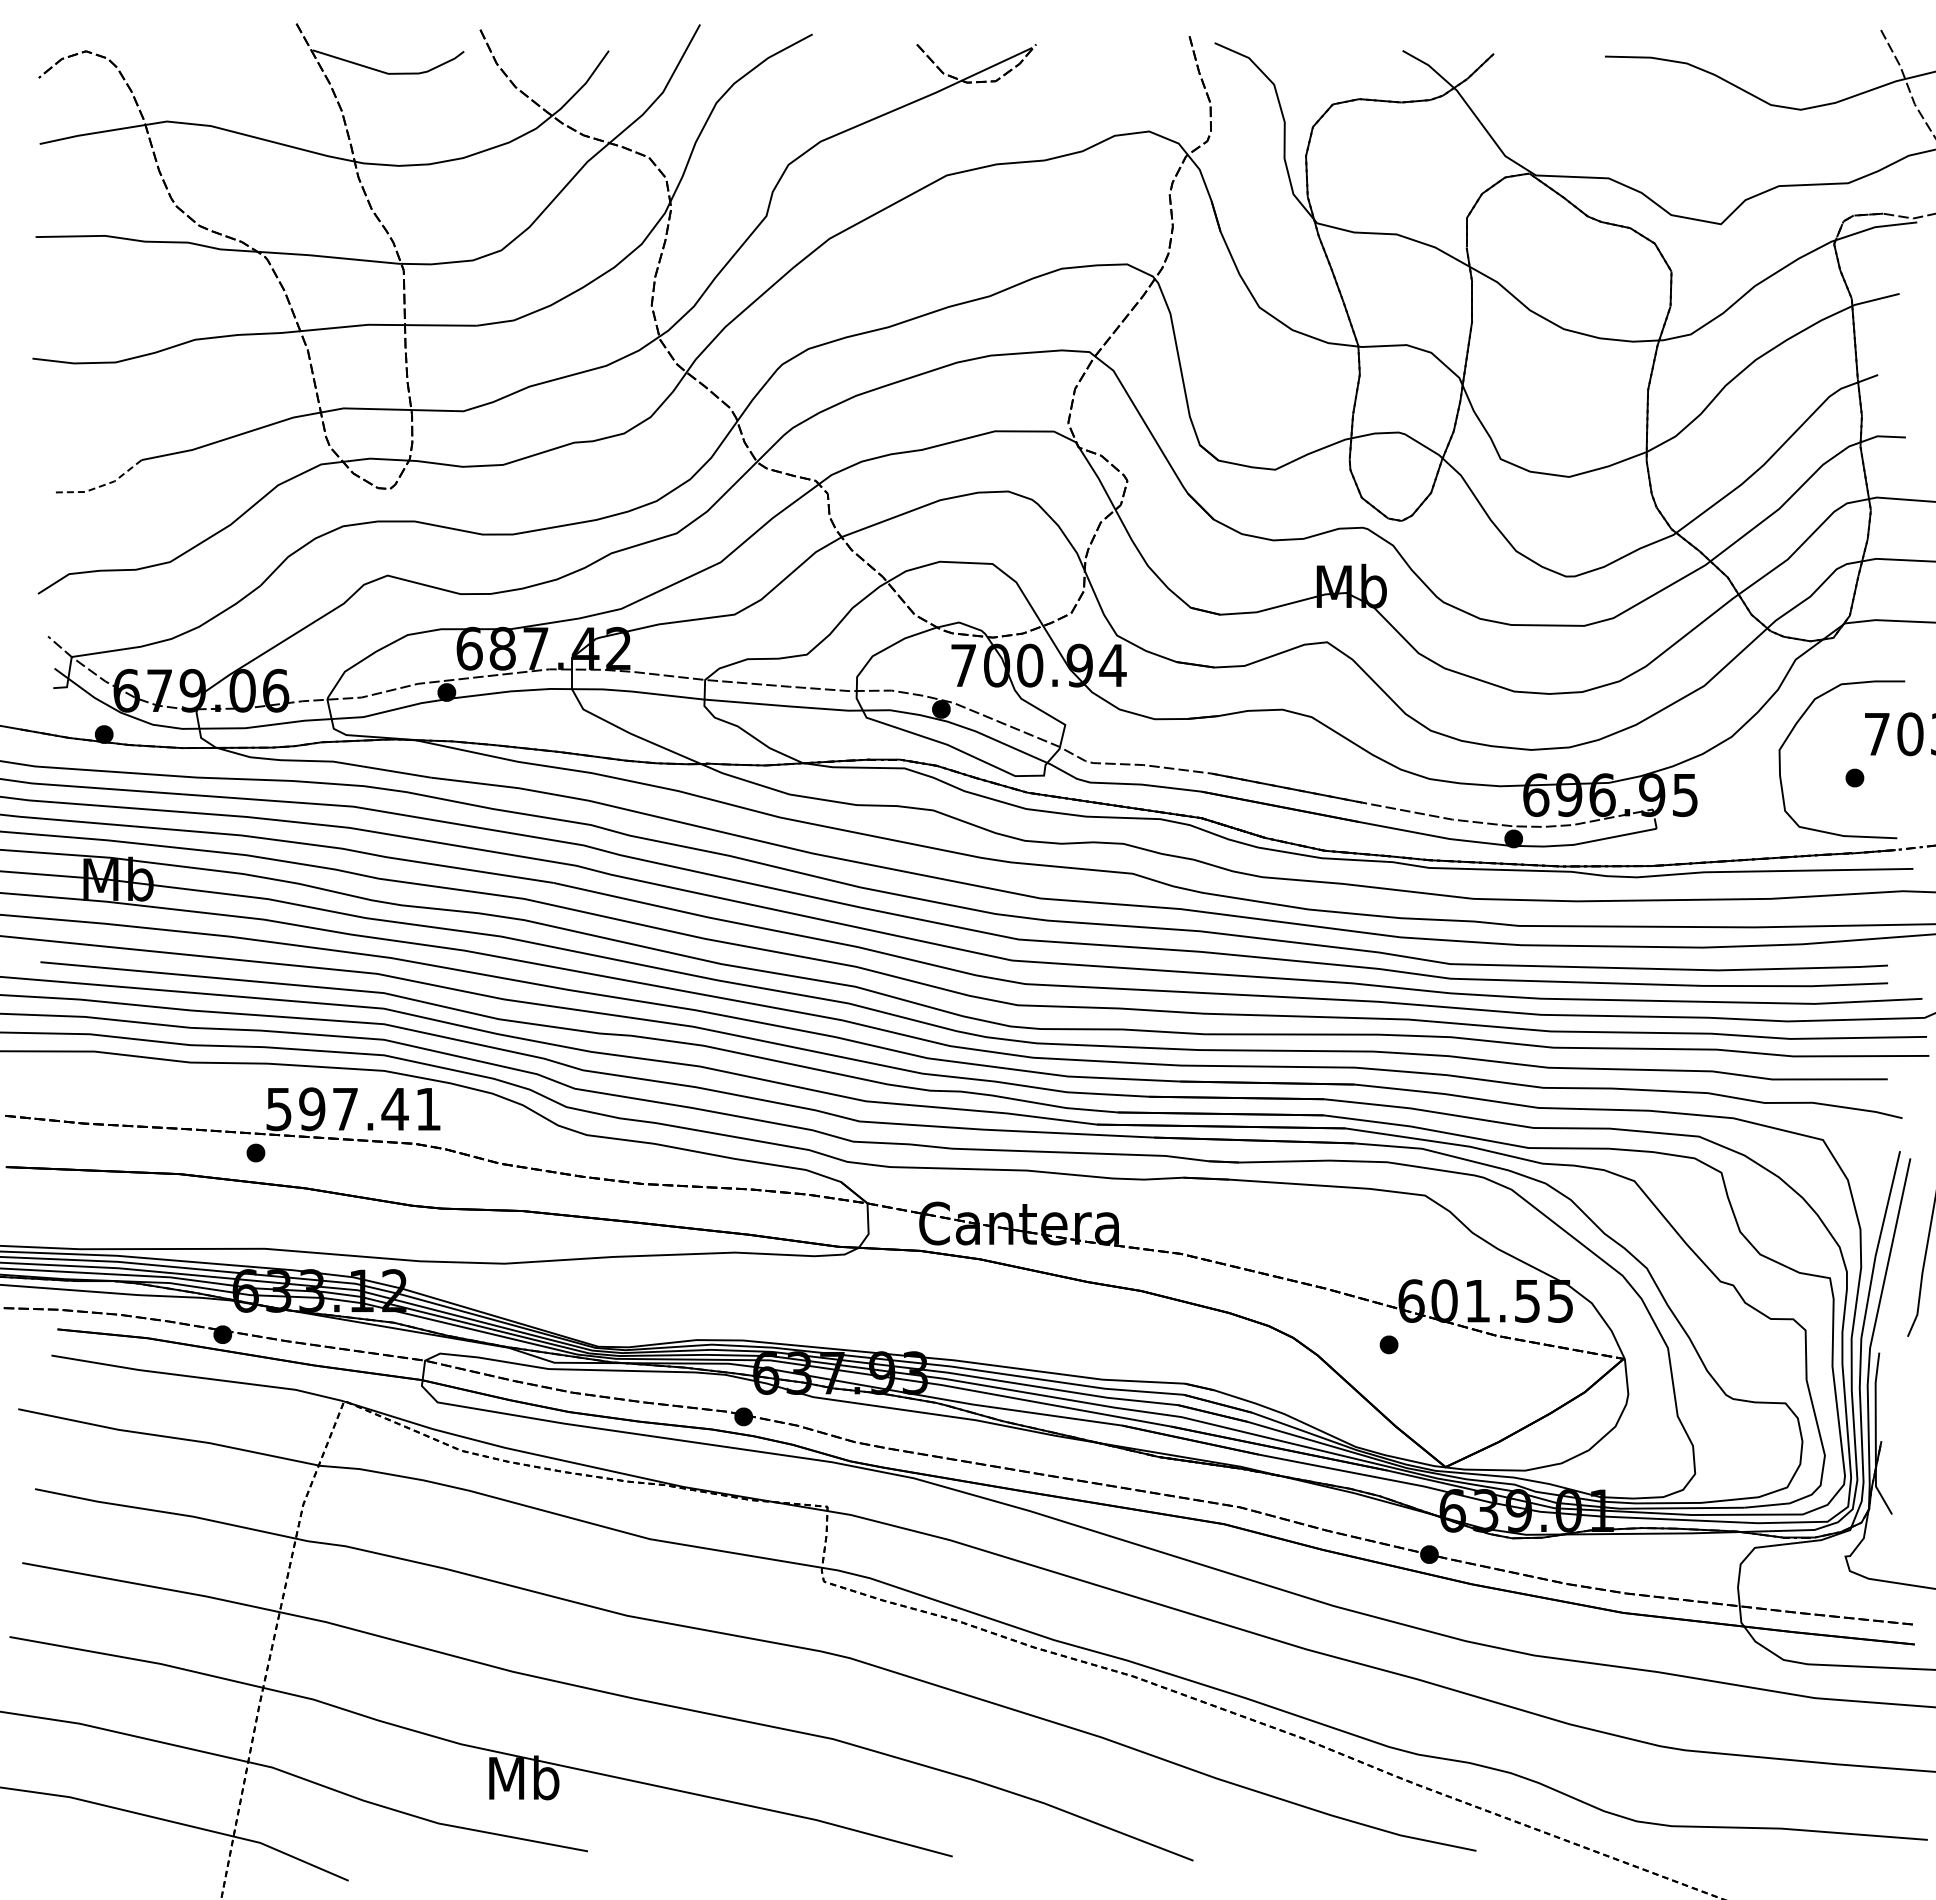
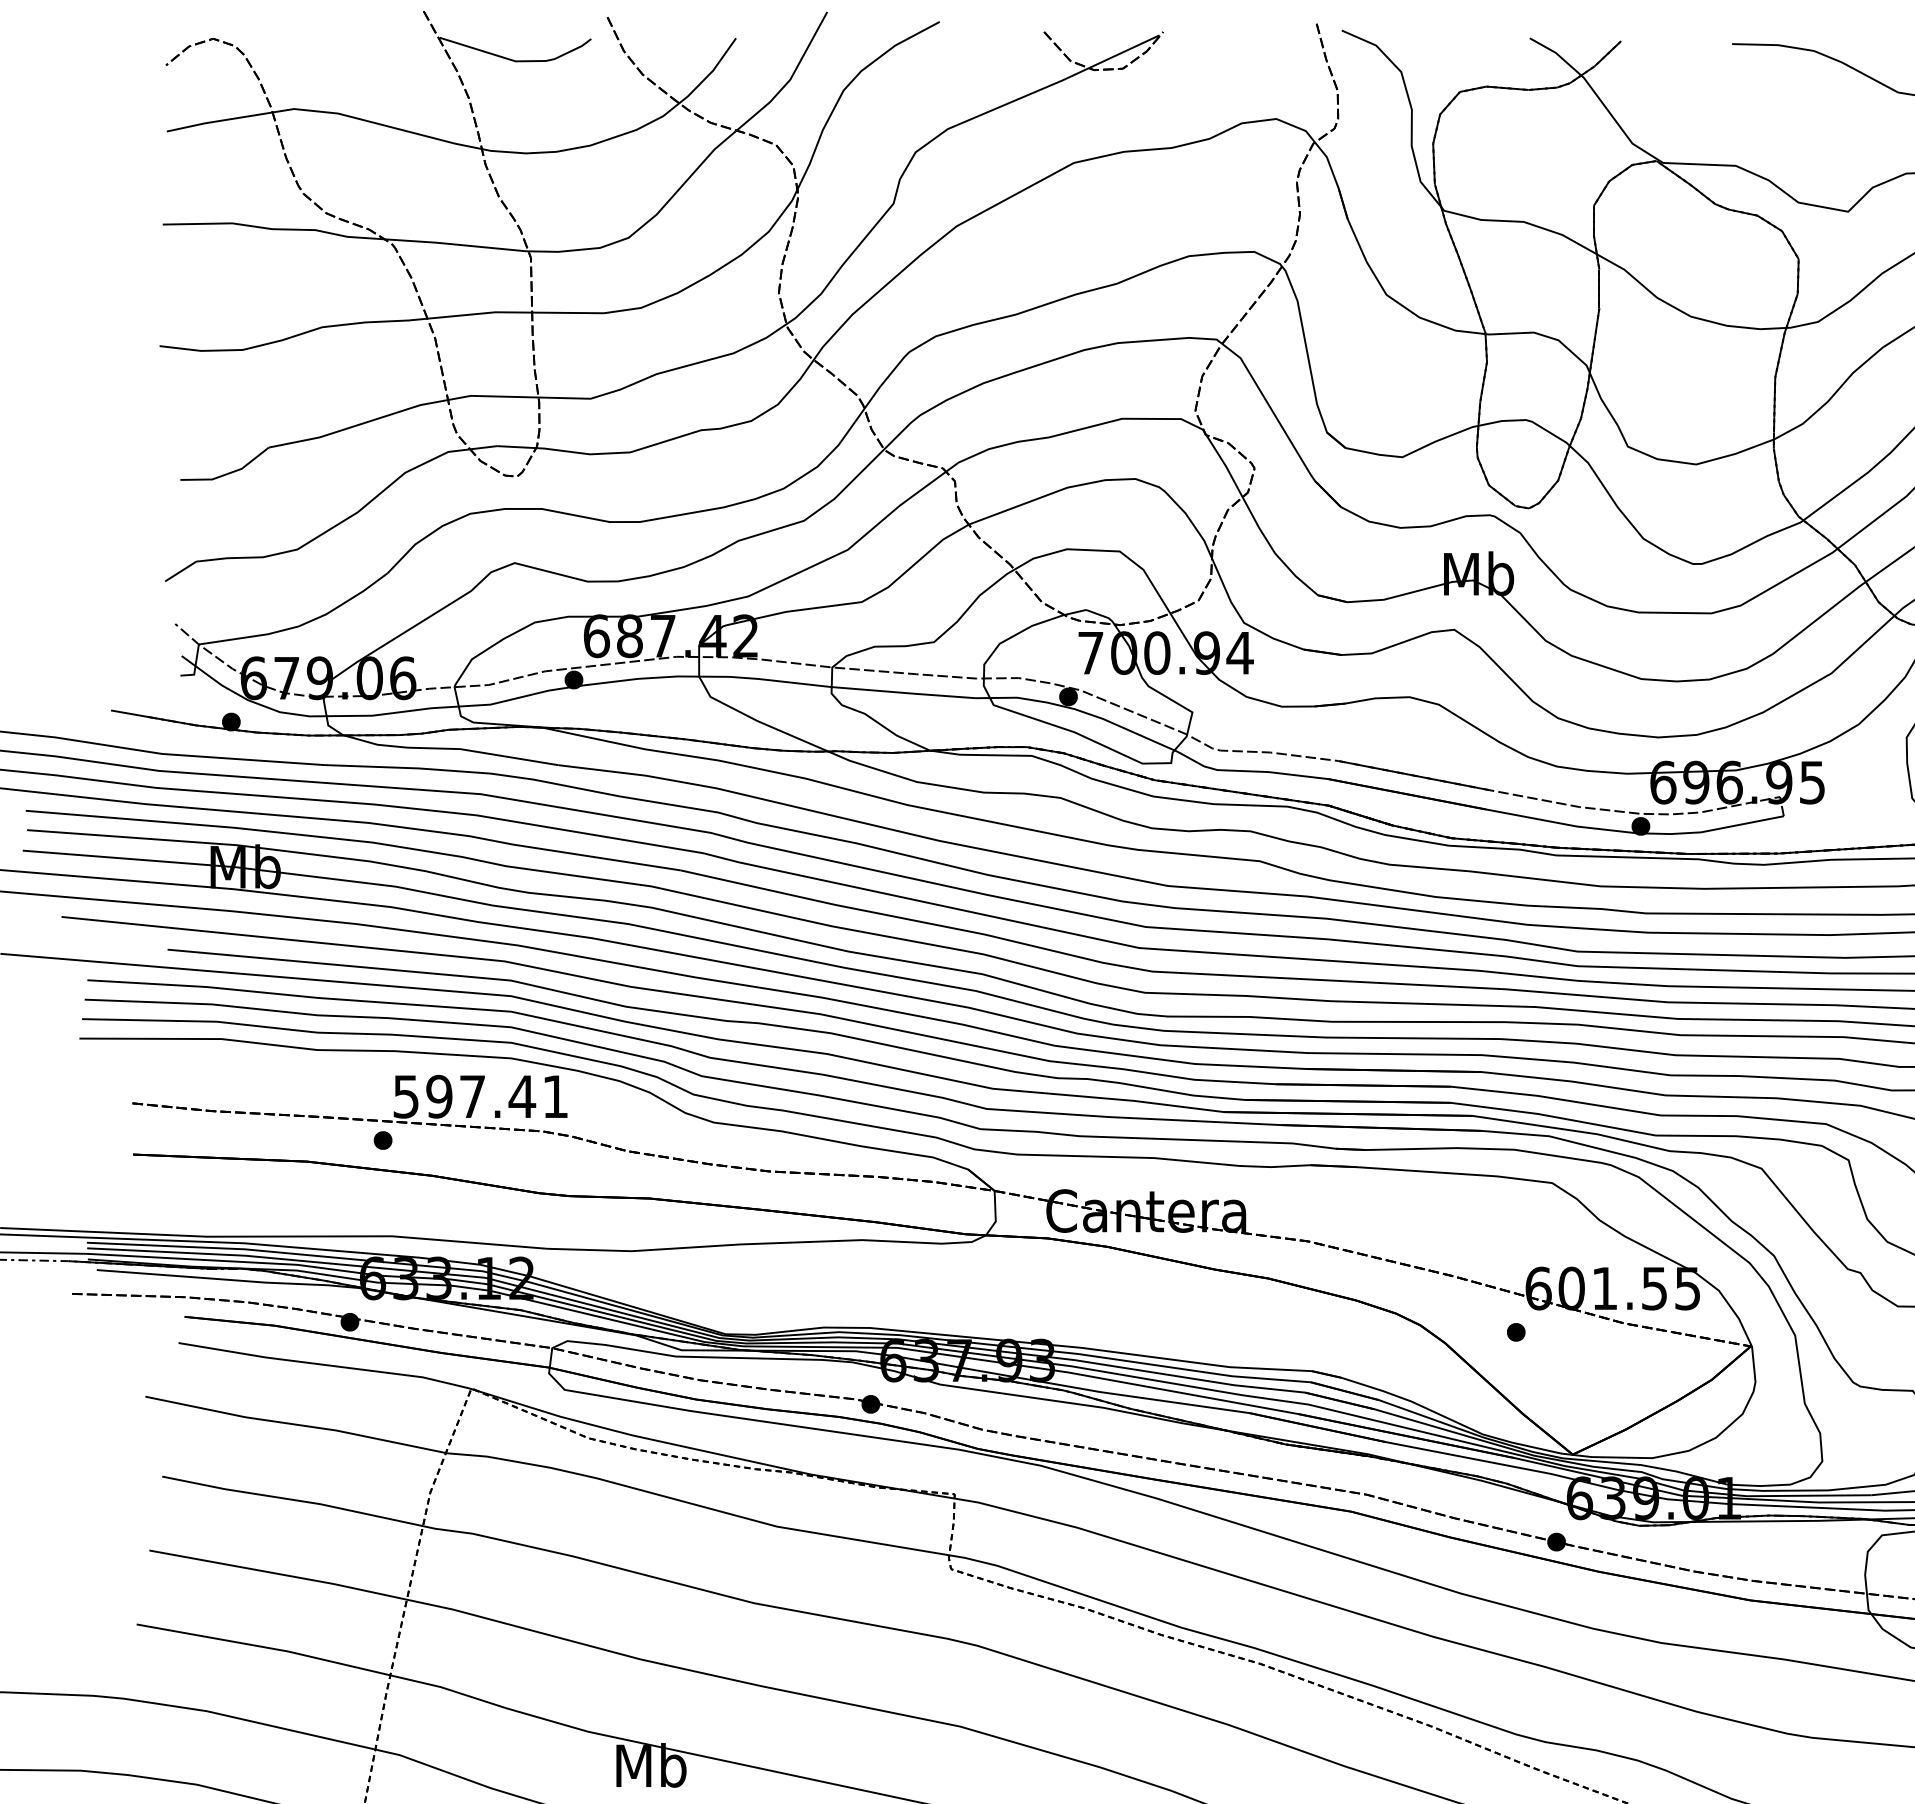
line: (100, 486) -> (227, 473), dashed -> solid

